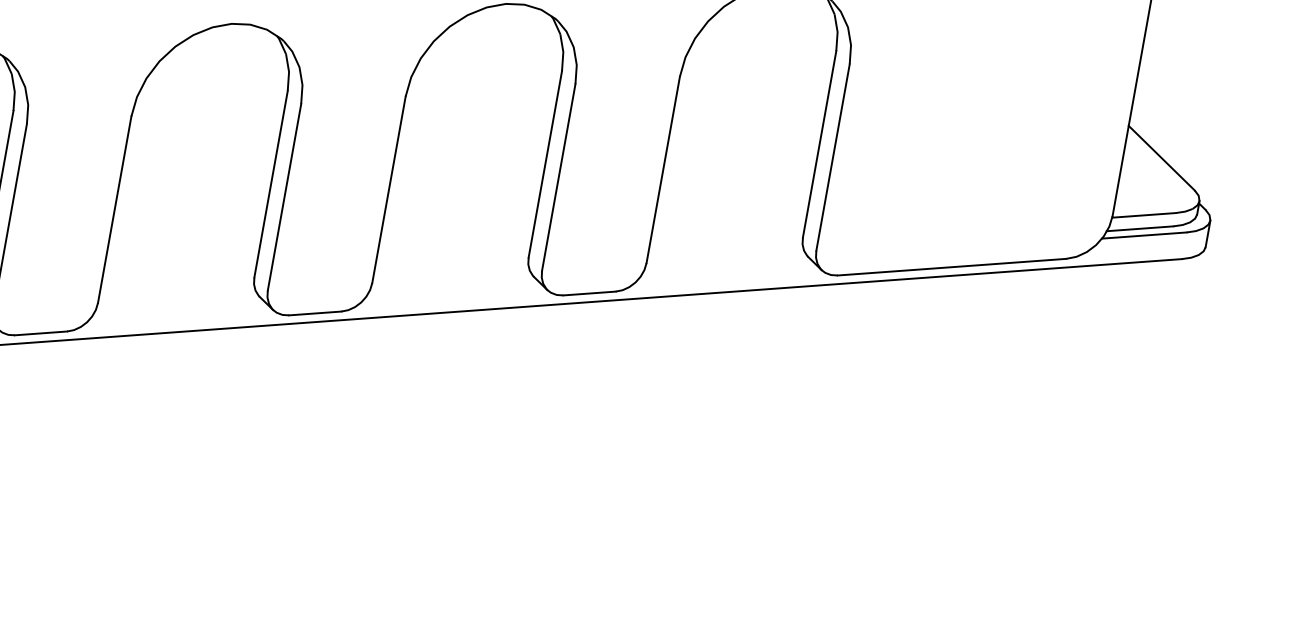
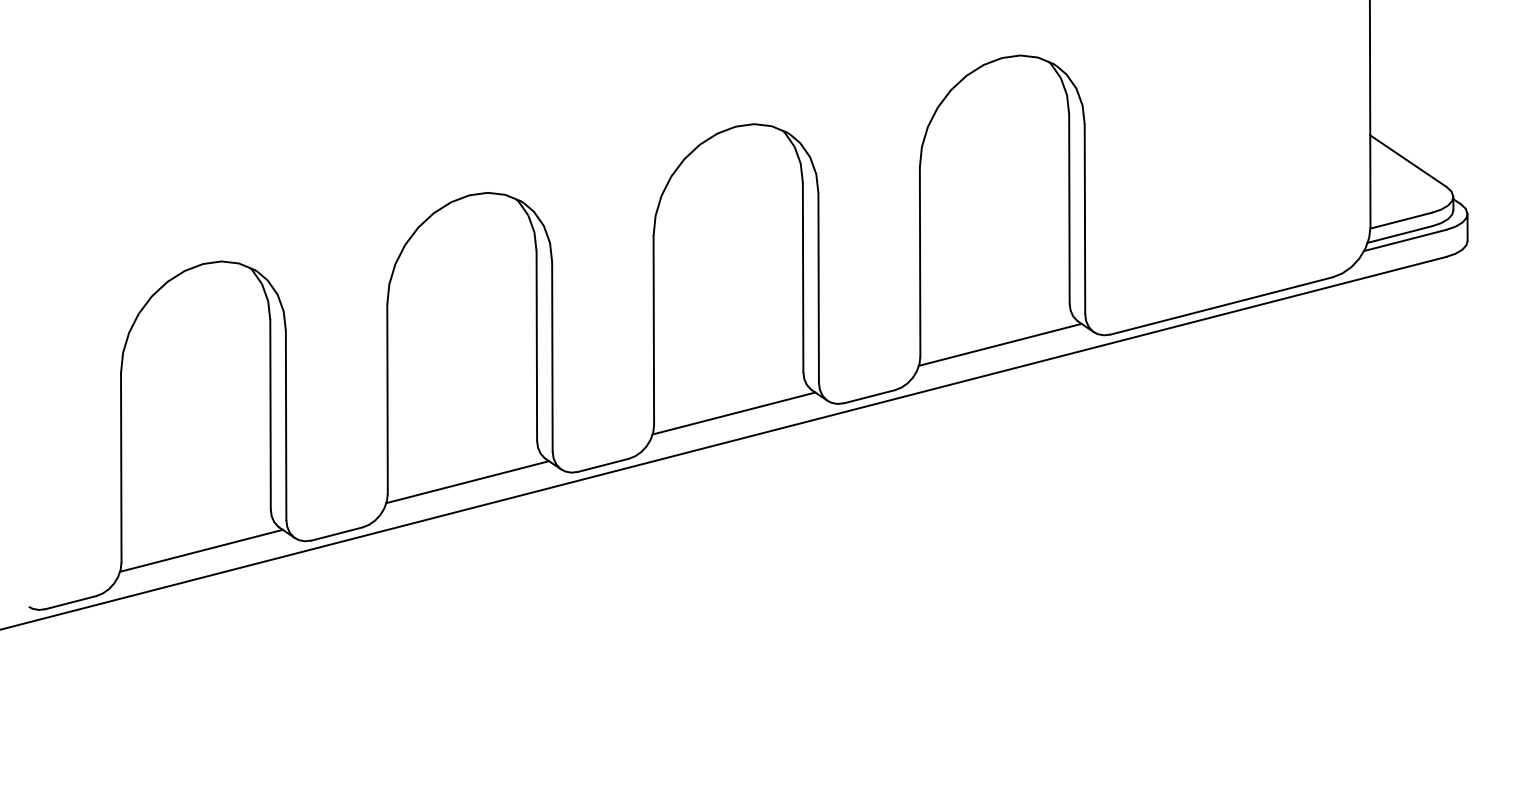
line: (726, 265) -> (999, 344), added
line: (452, 285) -> (733, 413), added
line: (178, 306) -> (467, 482), added

